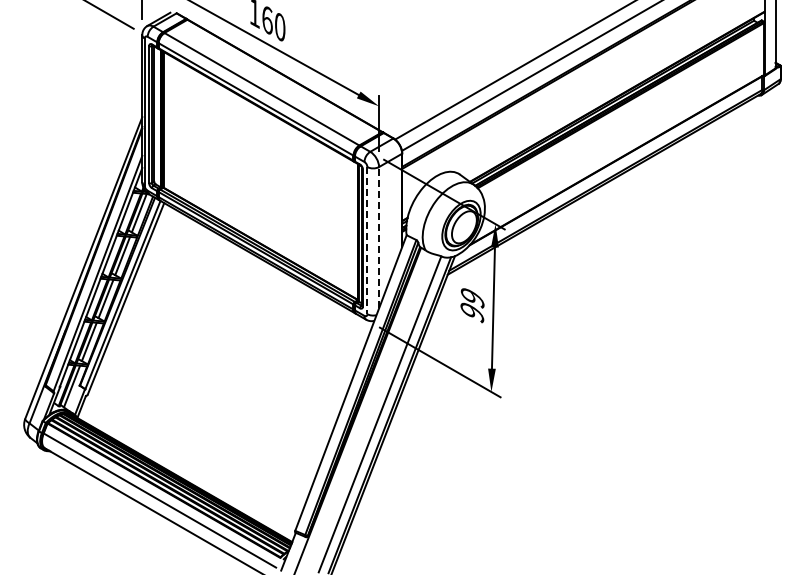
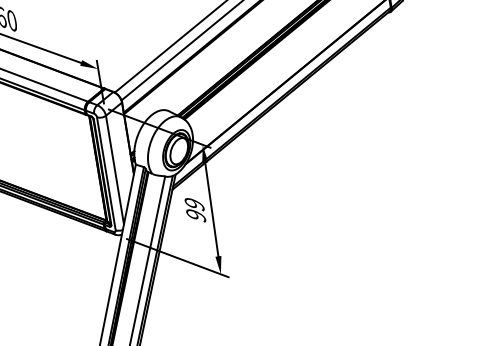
line: (379, 237) -> (115, 169), dashed -> solid
line: (367, 240) -> (106, 173), dashed -> solid

